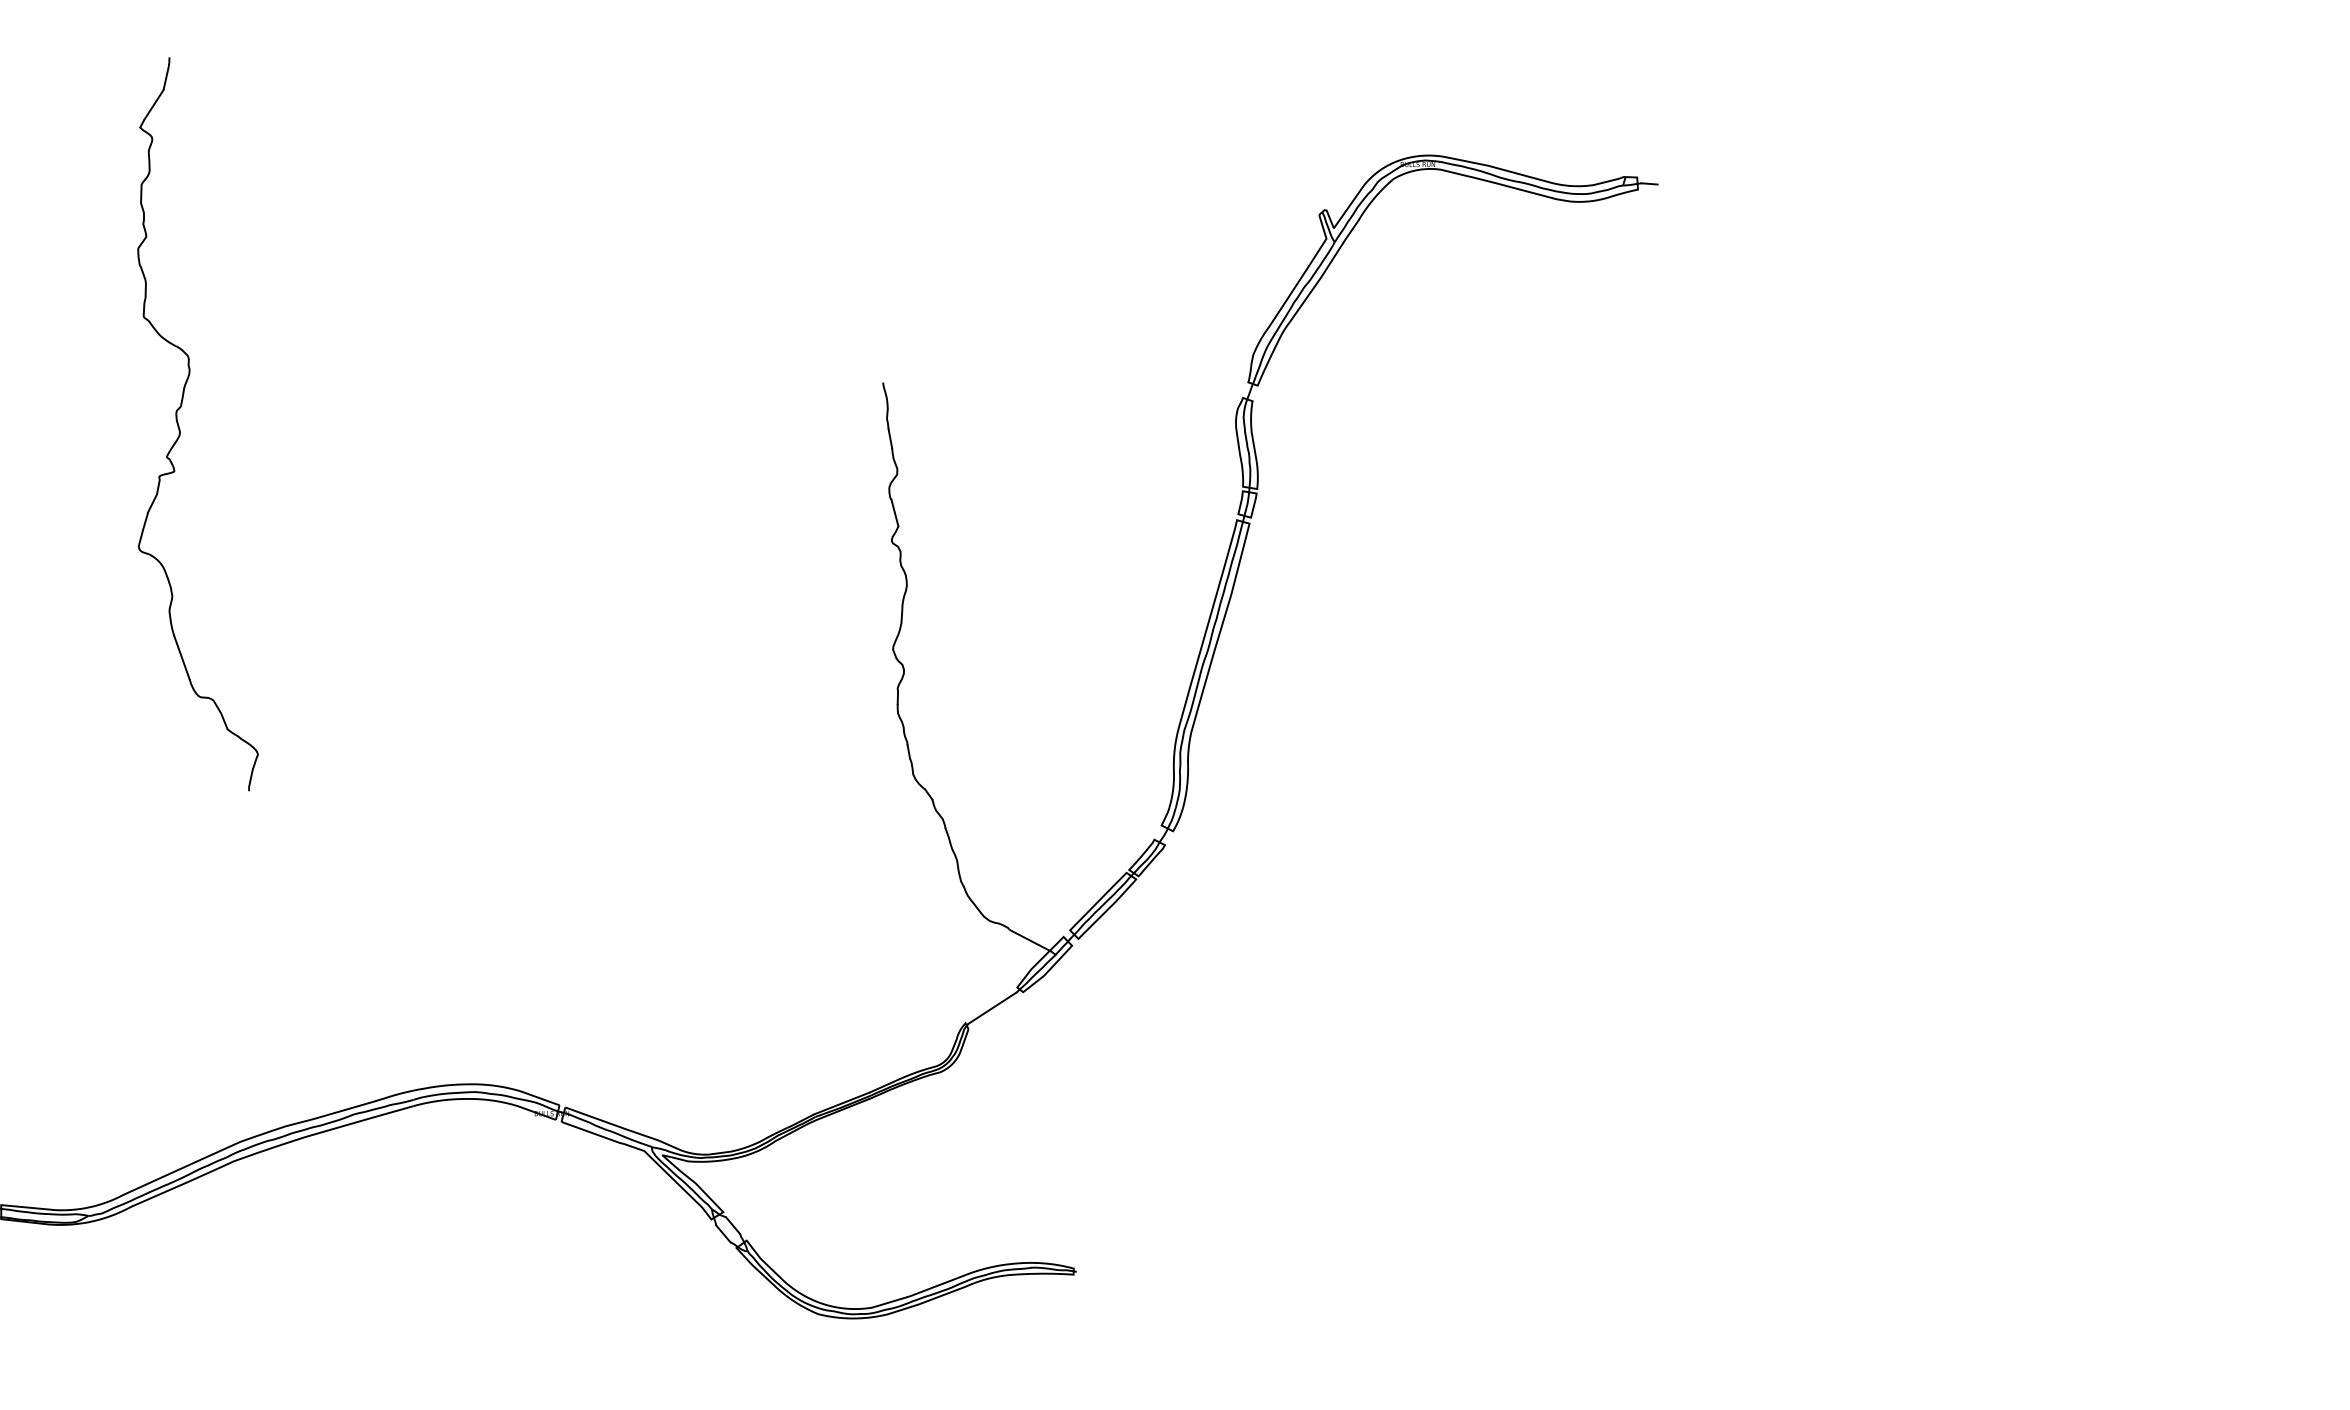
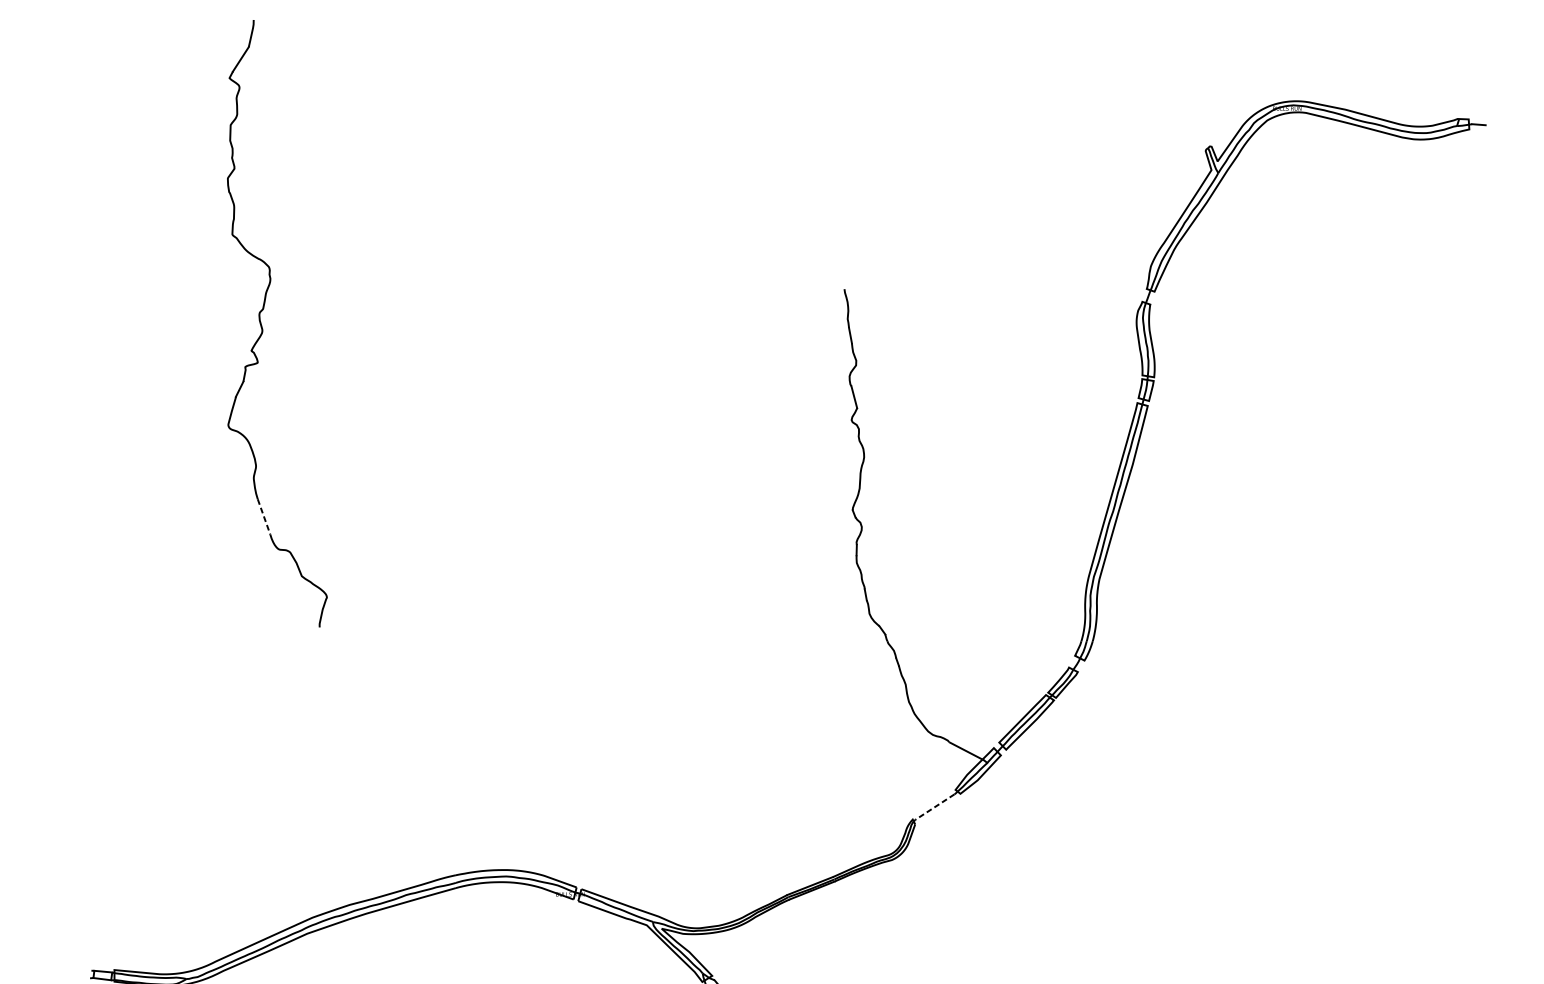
line: (181, 657) -> (263, 516), solid -> dashed
line: (991, 1008) -> (934, 807), solid -> dashed

